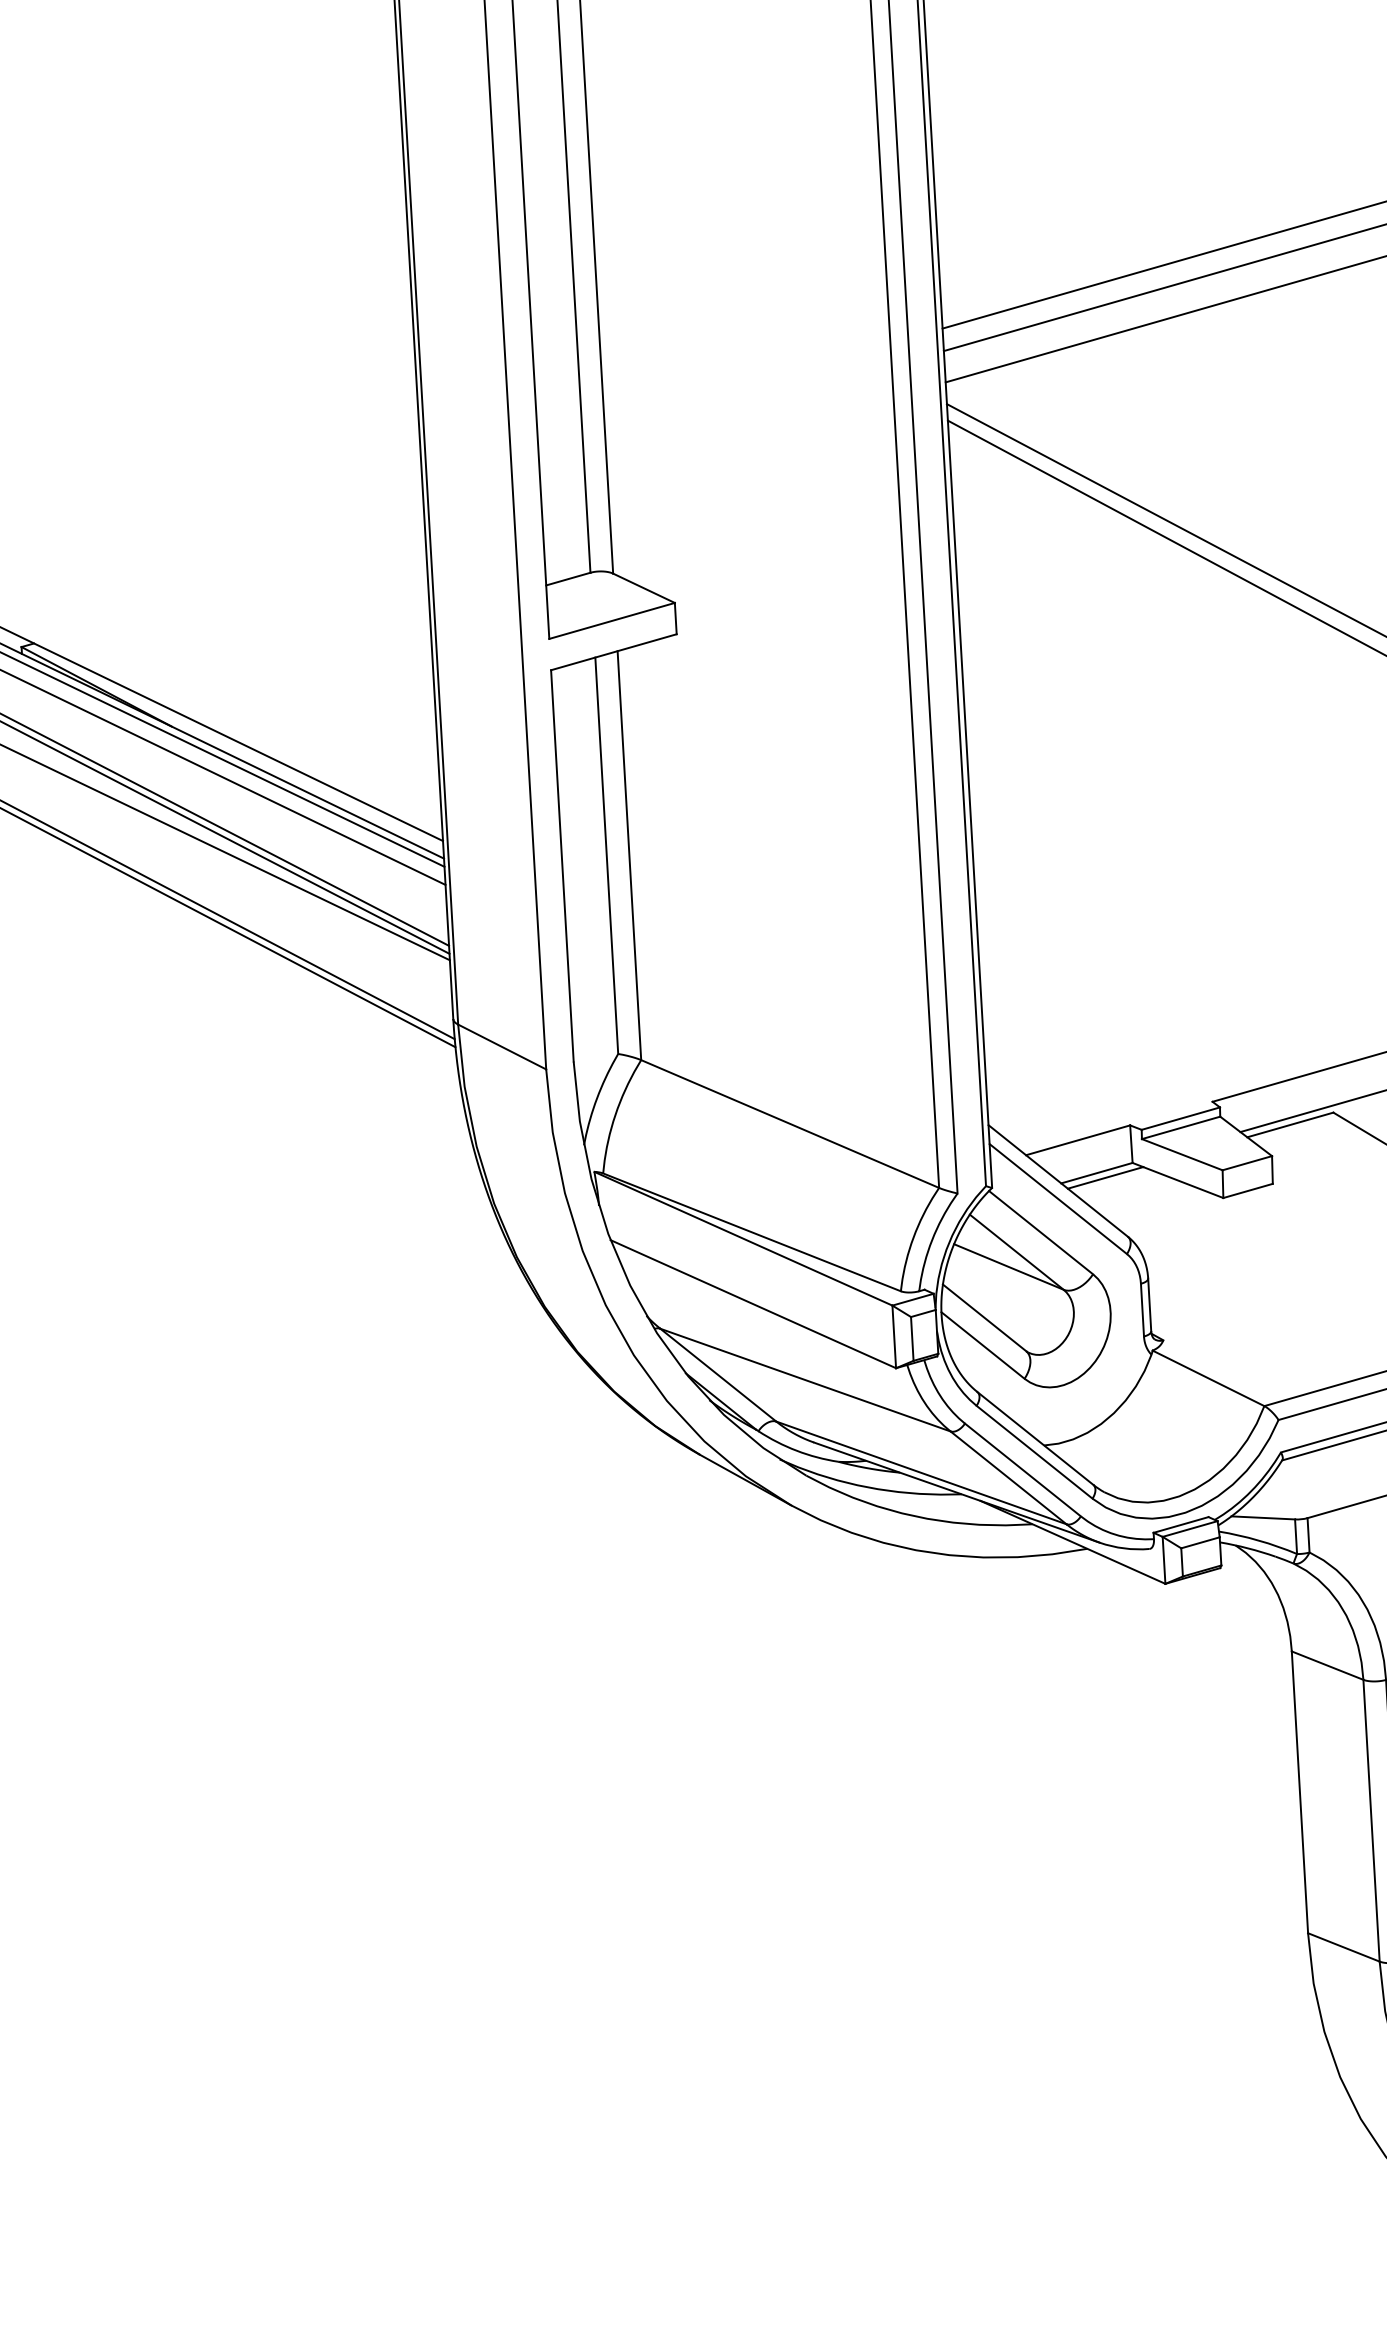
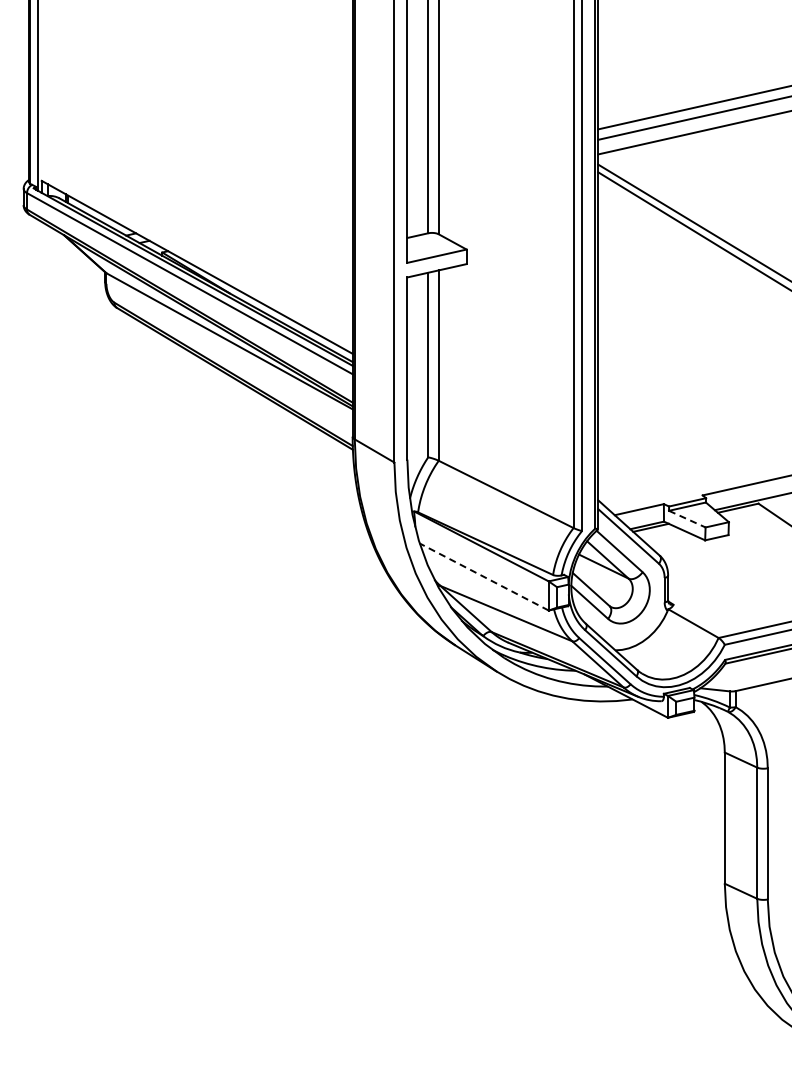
line: (1182, 1155) -> (687, 519), solid -> dashed
line: (753, 1305) -> (484, 577), solid -> dashed

